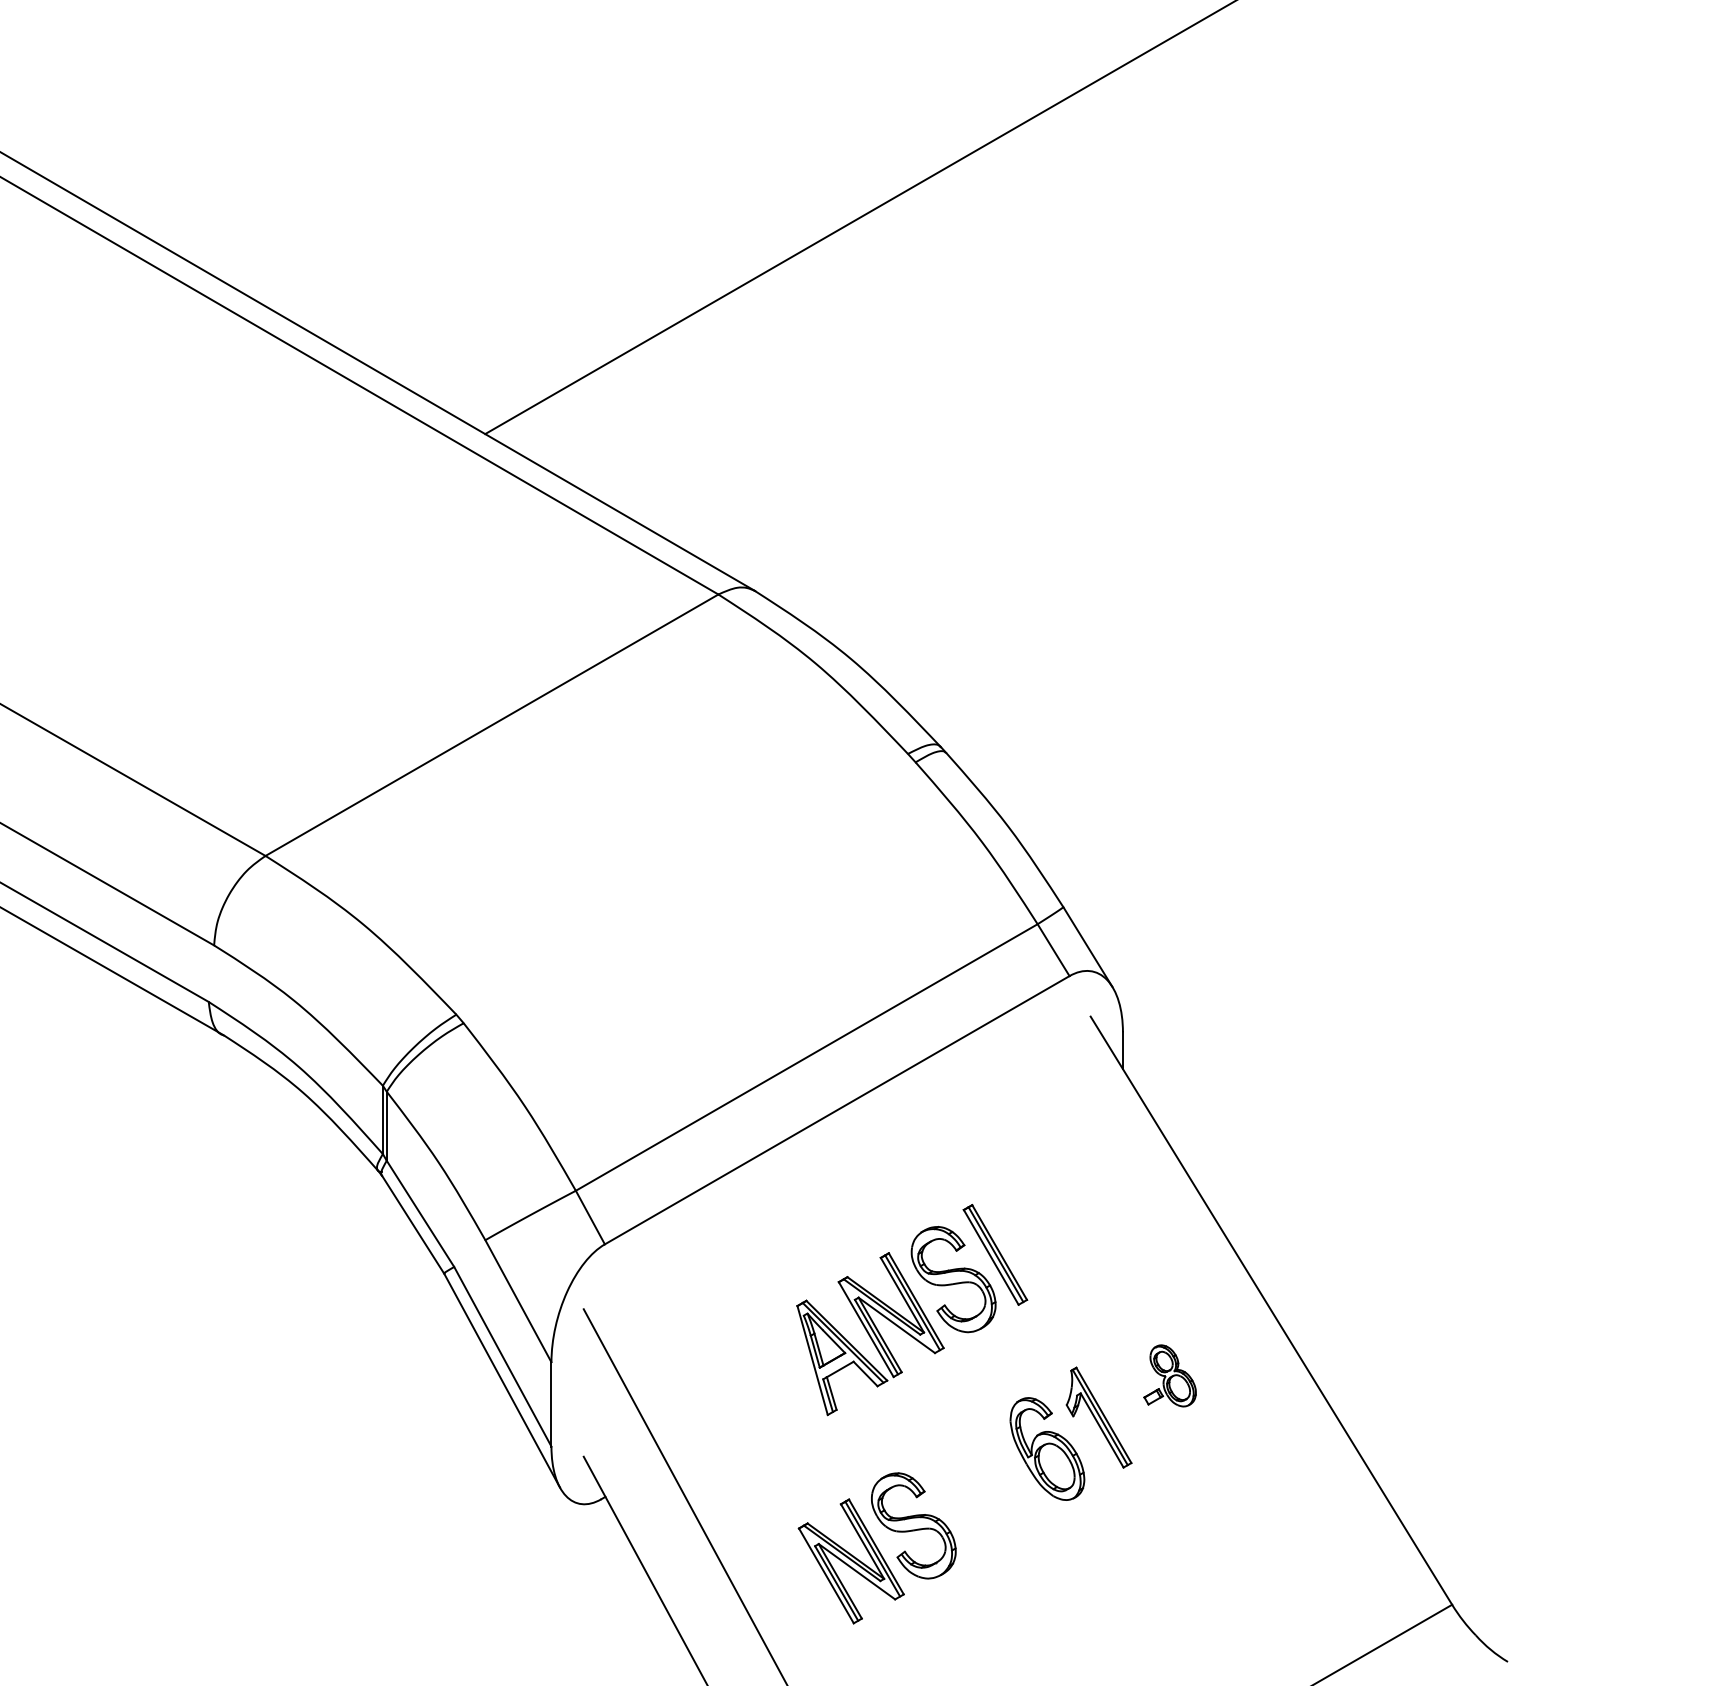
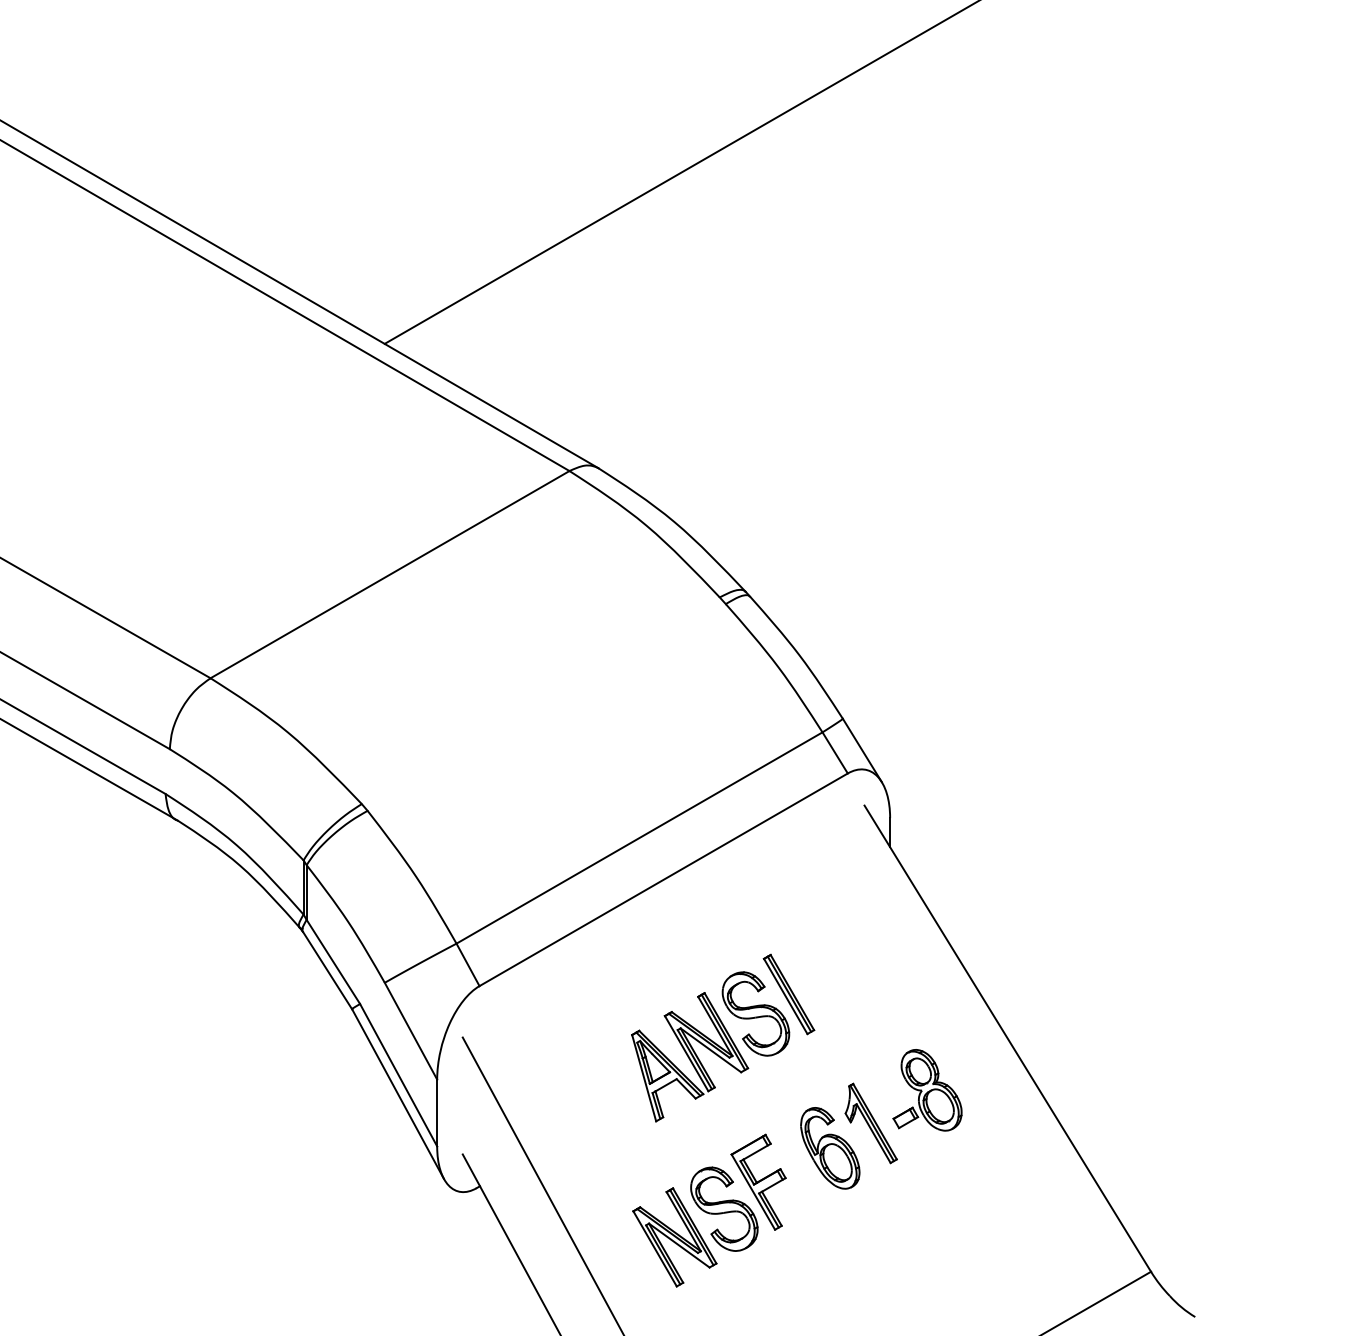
part: (1170, 1376) -> (927, 1090), size x1.67
part: (956, 1490) -> (758, 1181), added

